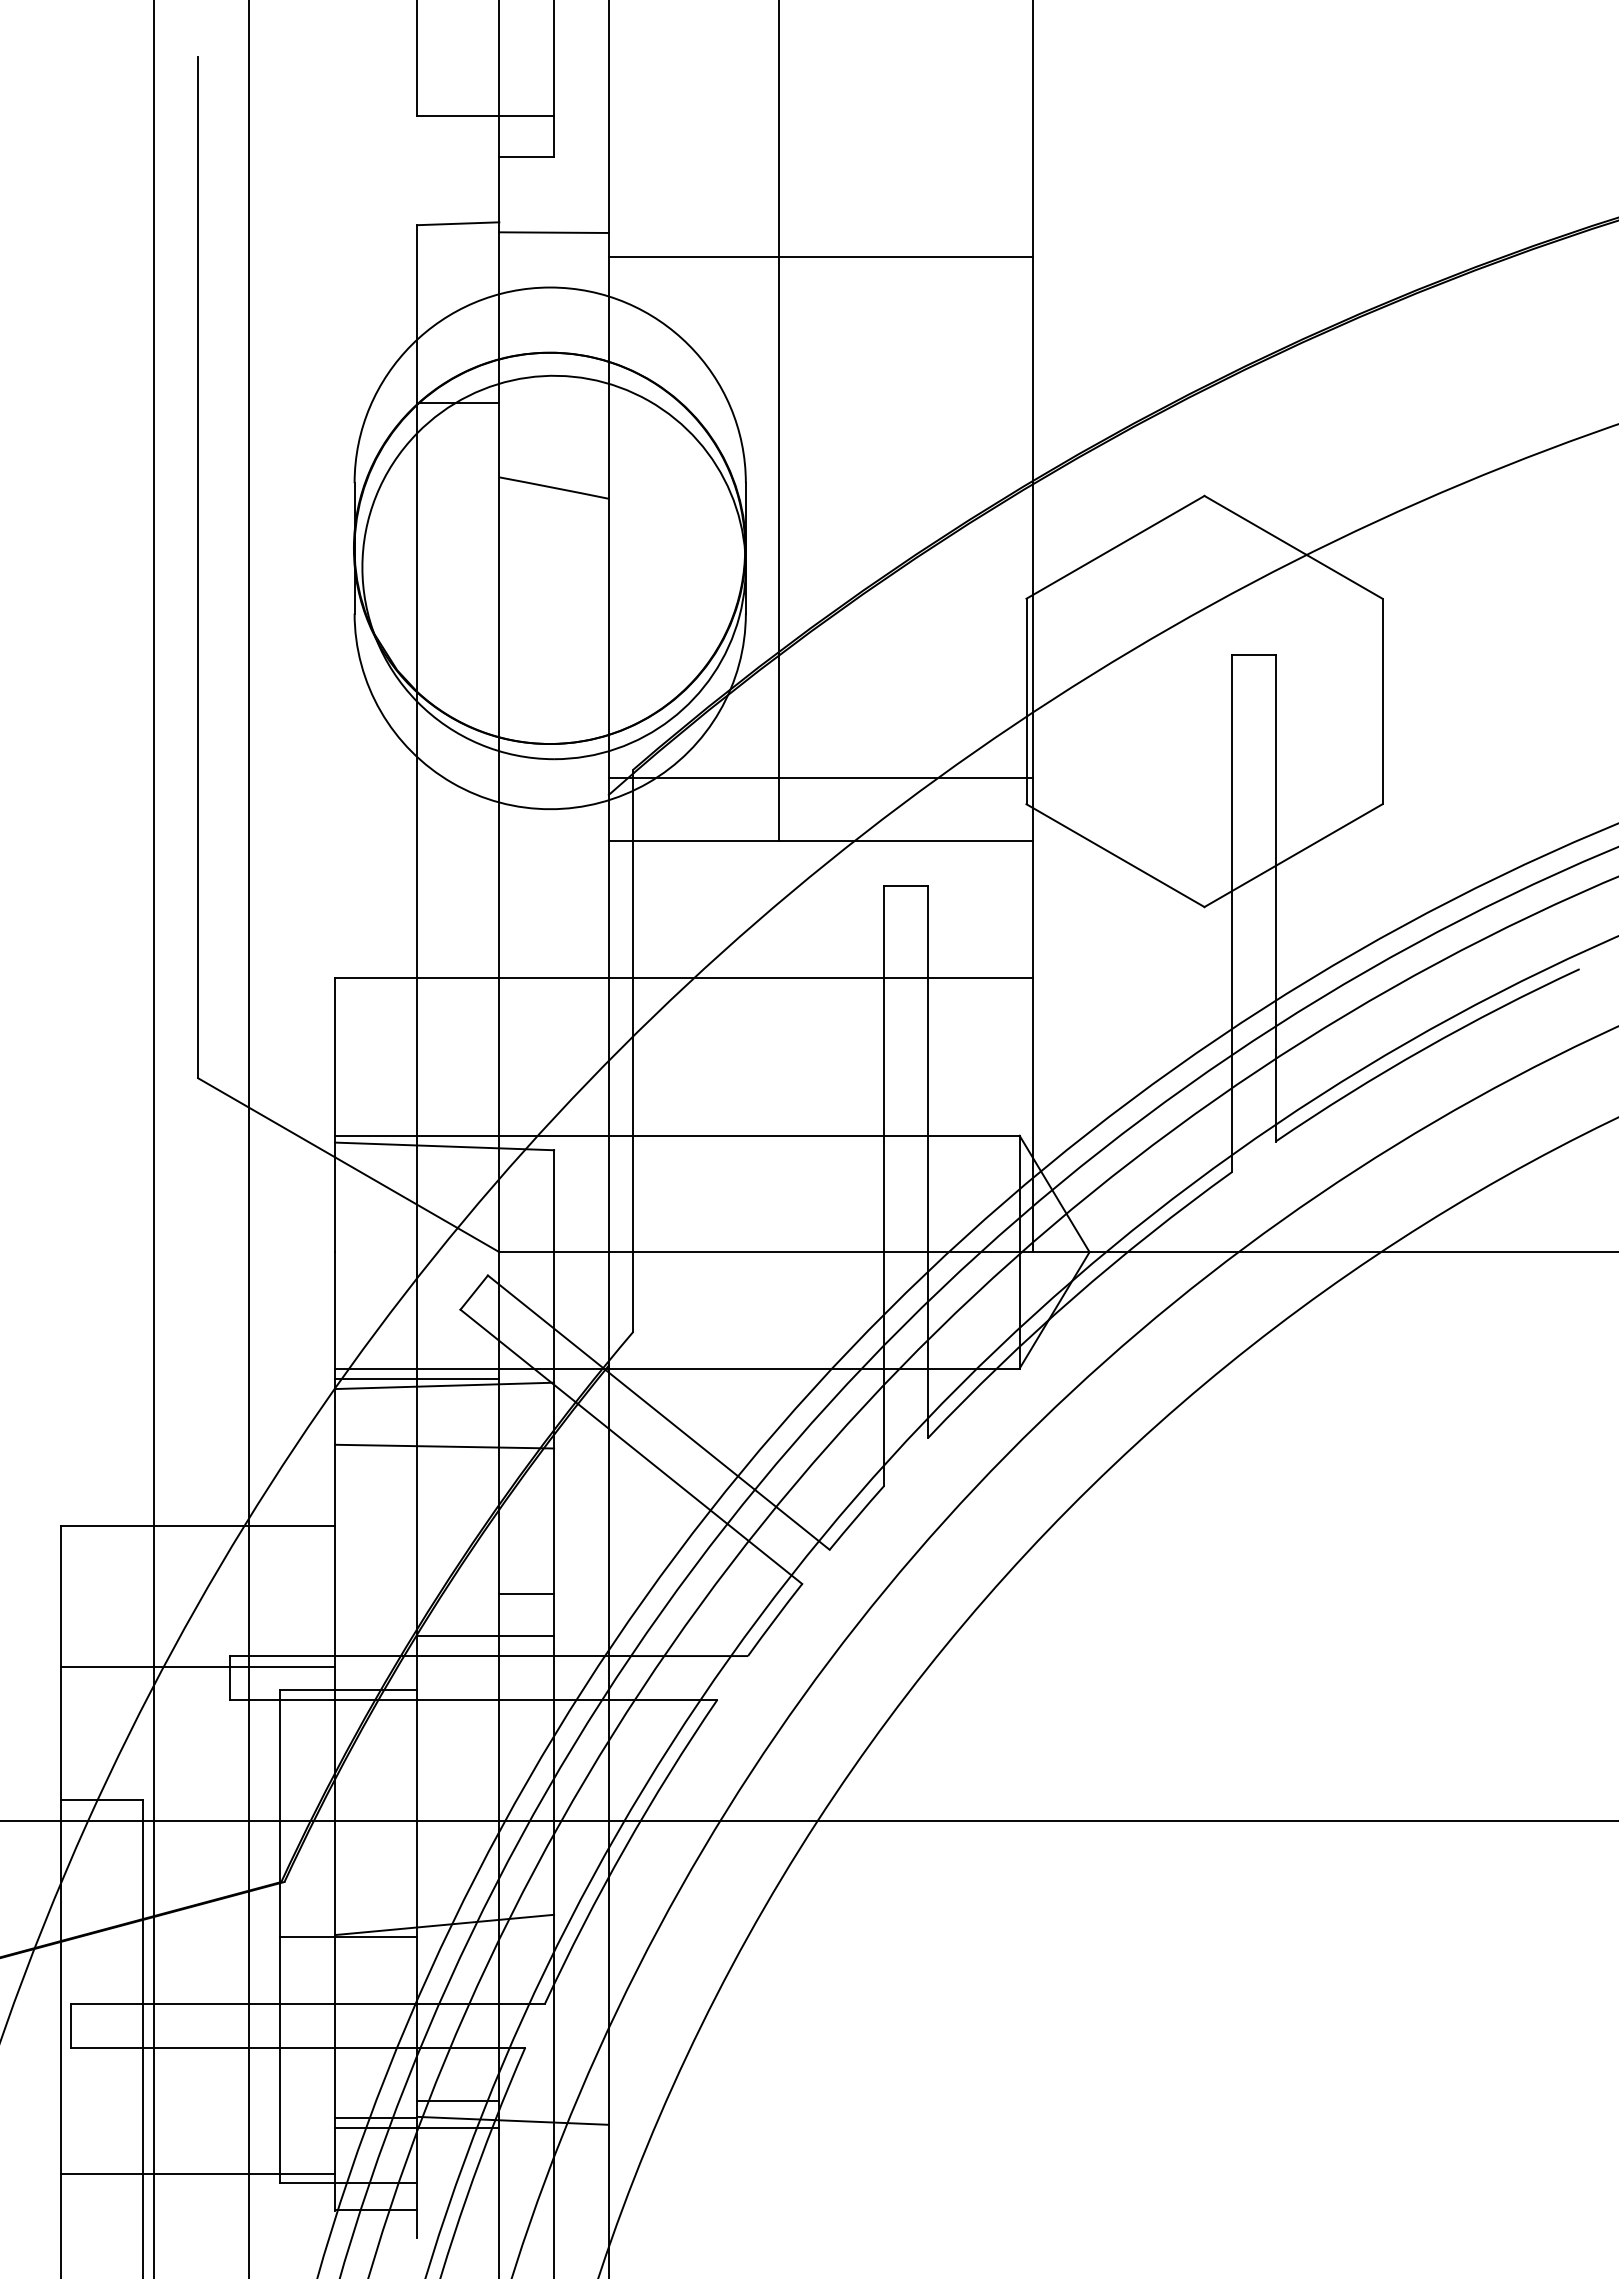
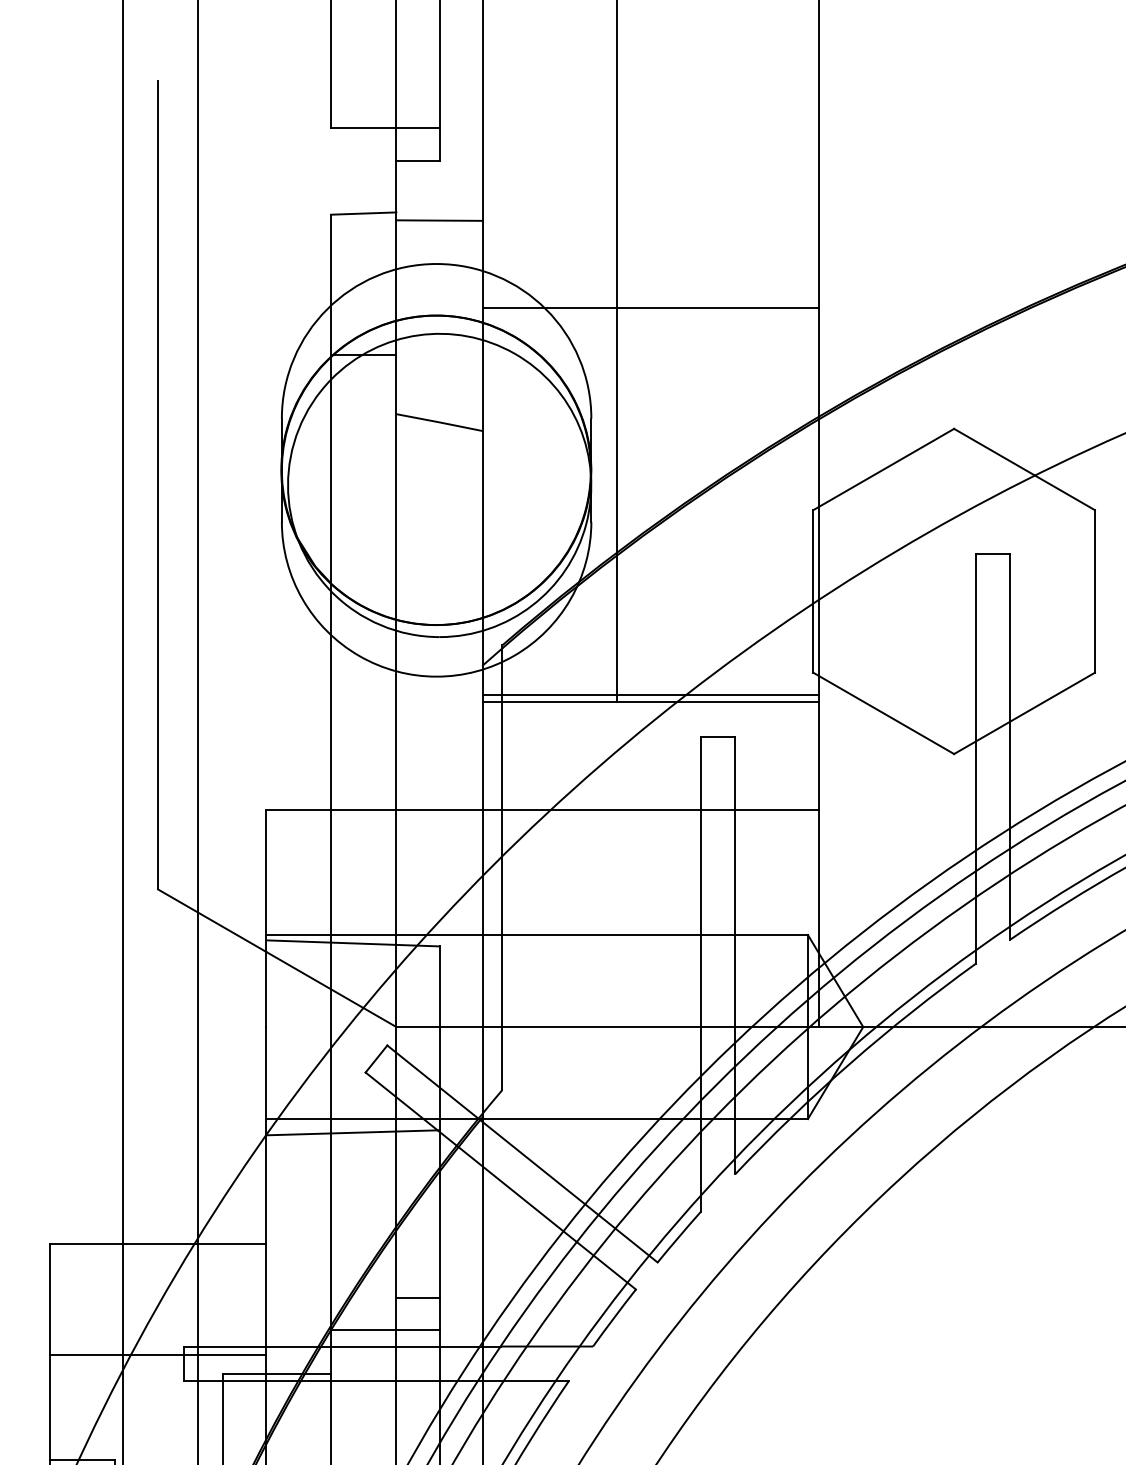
line: (820, 257) -> (650, 308), moved
line: (820, 777) -> (650, 694), moved
line: (417, 1379) -> (331, 1127), removed
line: (444, 1446) -> (352, 1180), removed

